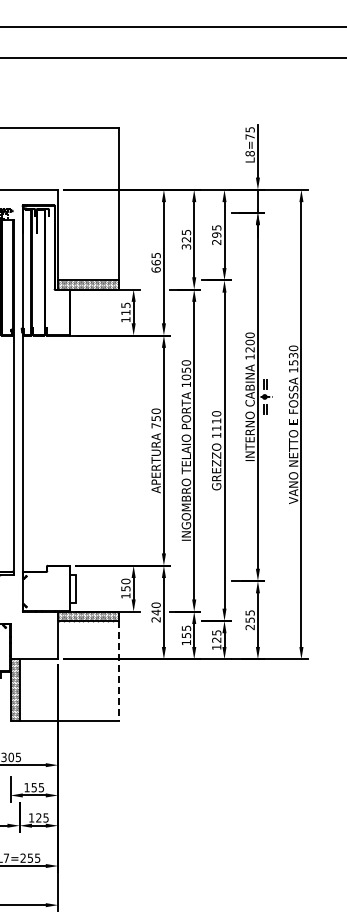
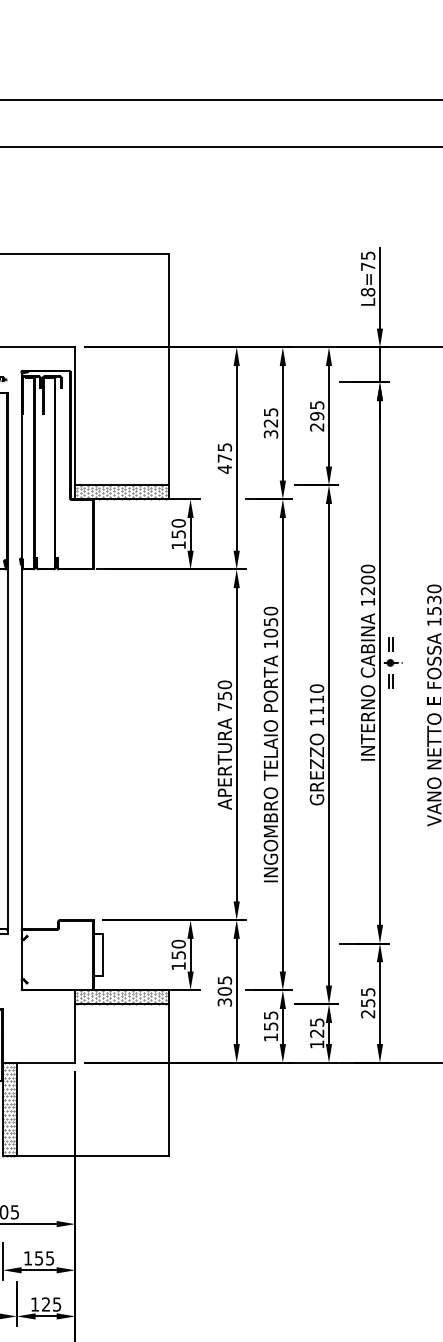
text: (155, 265) -> (223, 462), 665 -> 475
text: (125, 308) -> (178, 528), 115 -> 150
text: (155, 612) -> (223, 991), 240 -> 305
line: (119, 670) -> (168, 1079), dashed -> solid

